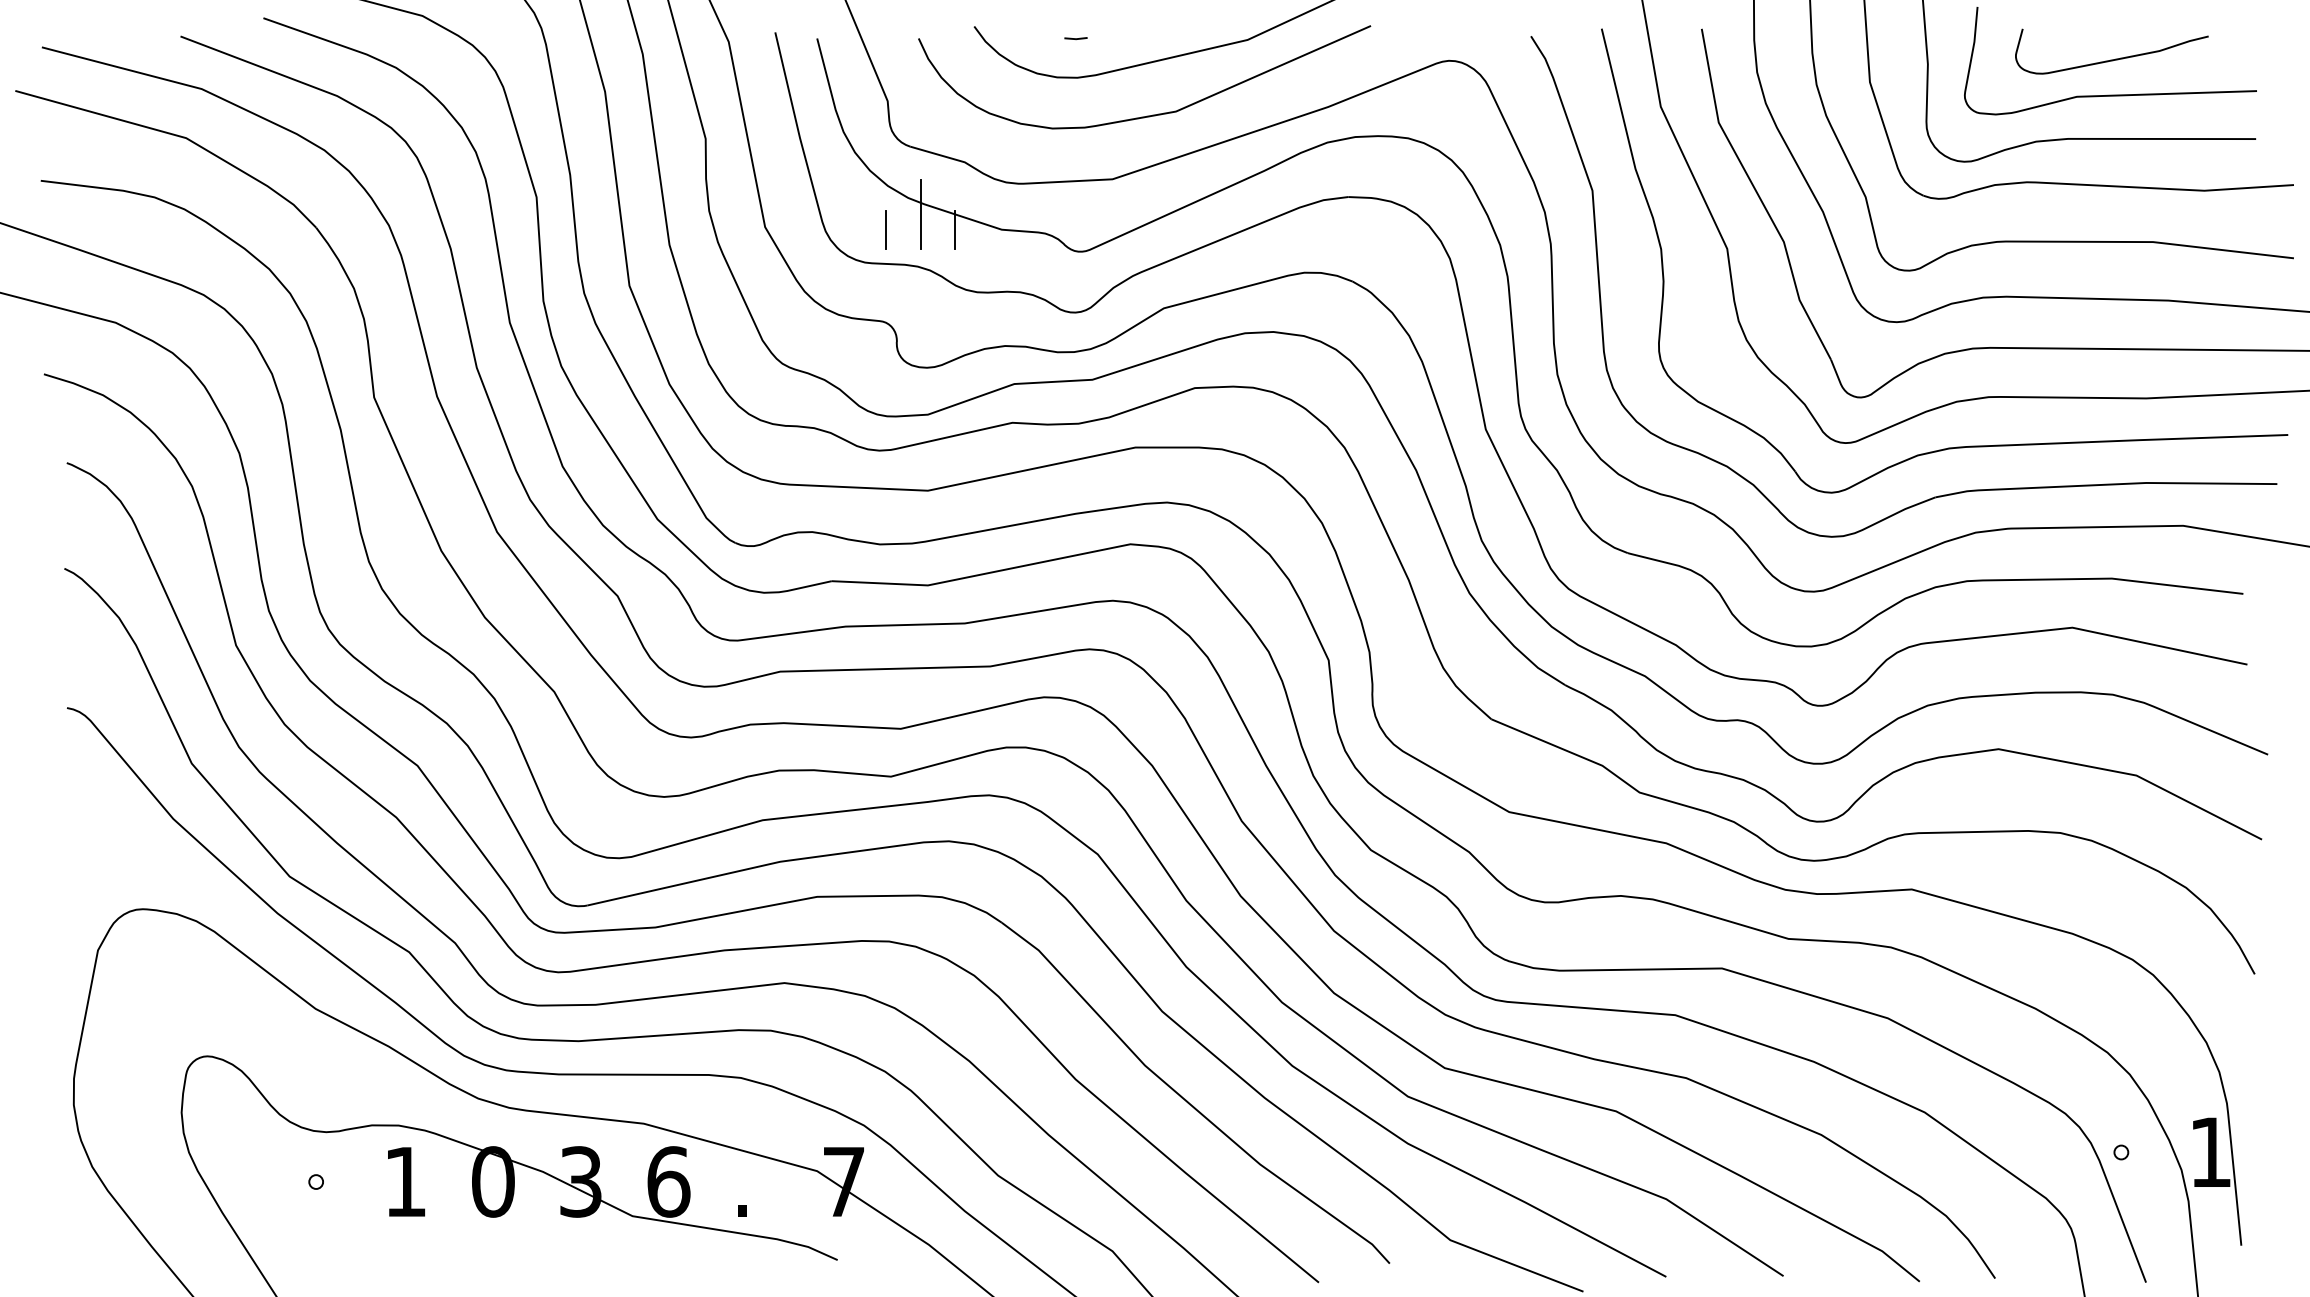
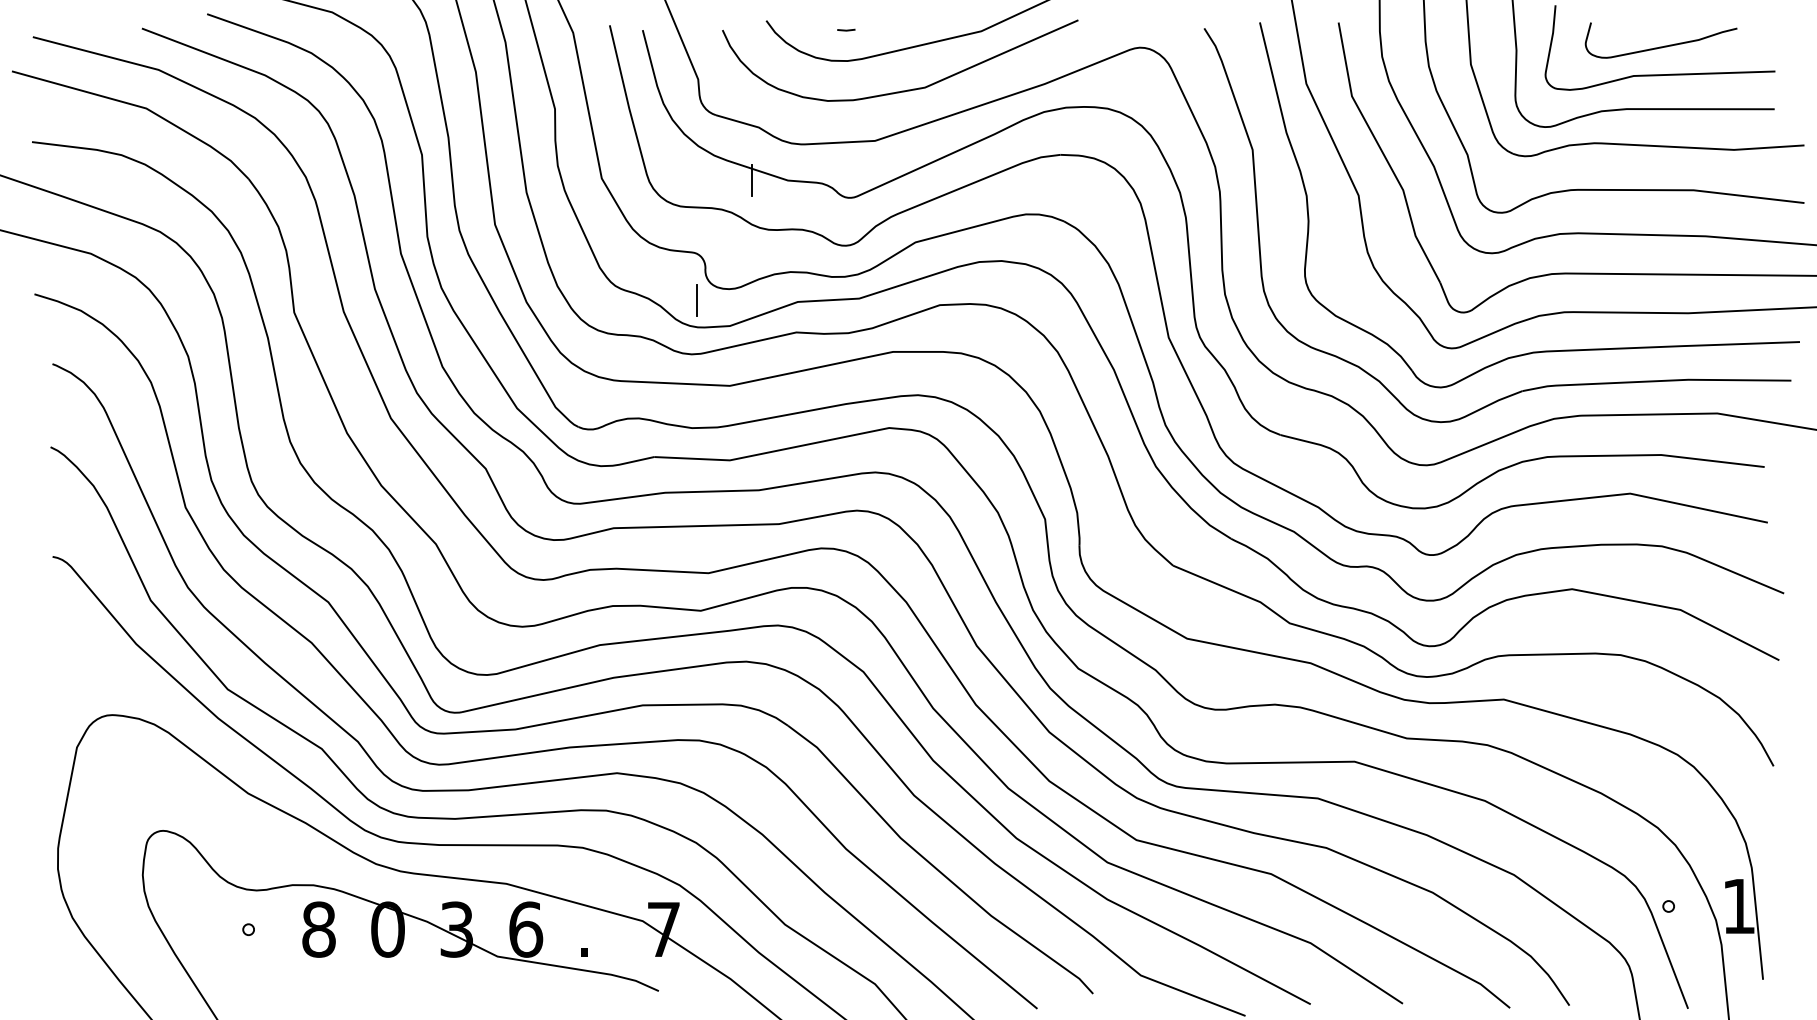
line: (921, 214) -> (724, 168), removed
line: (885, 229) -> (696, 300), moved
text: (404, 1181) -> (318, 929), 1 -> 8

